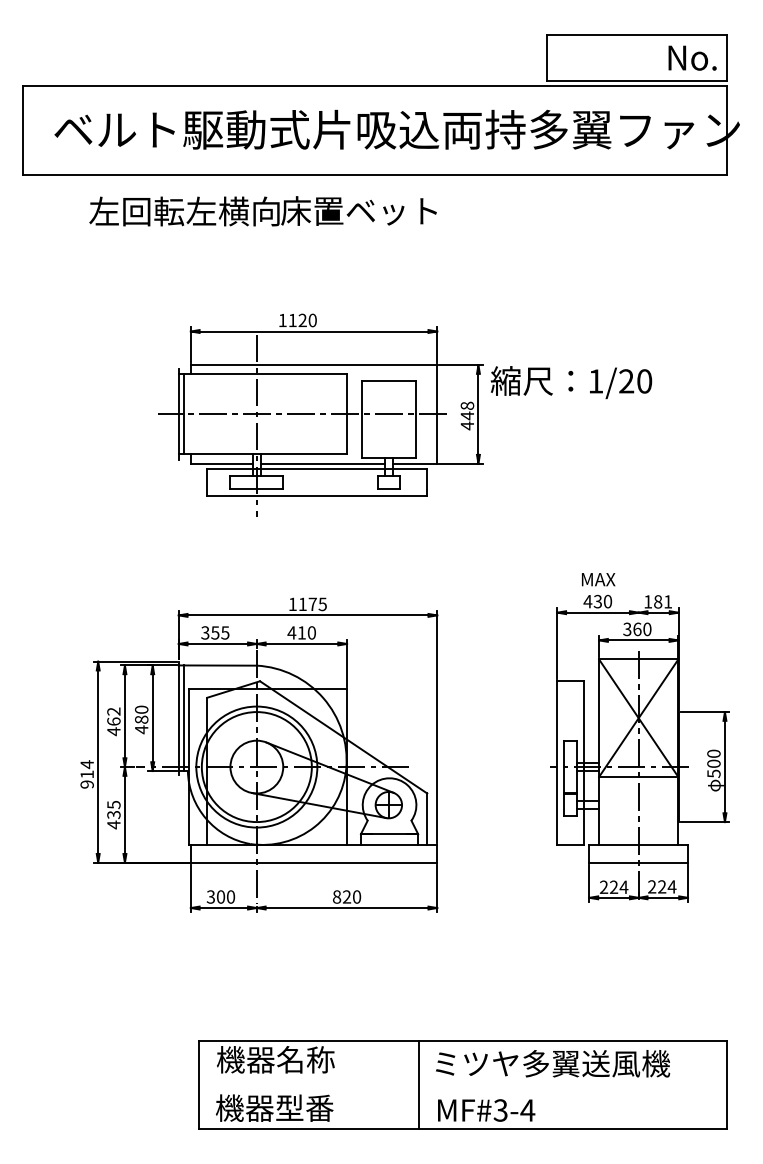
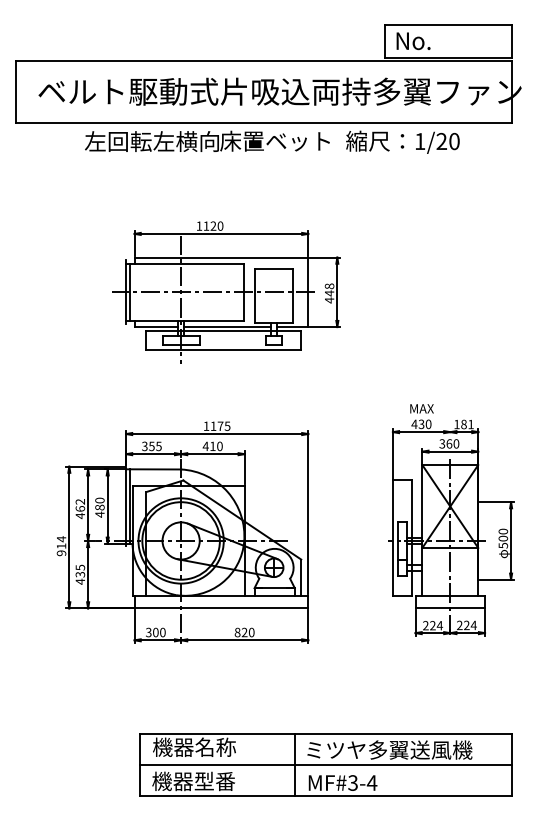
text: (692, 57) -> (413, 40), moved
text: (262, 211) -> (206, 141), moved
text: (571, 382) -> (402, 142), moved
line: (462, 1085) -> (326, 765), added

